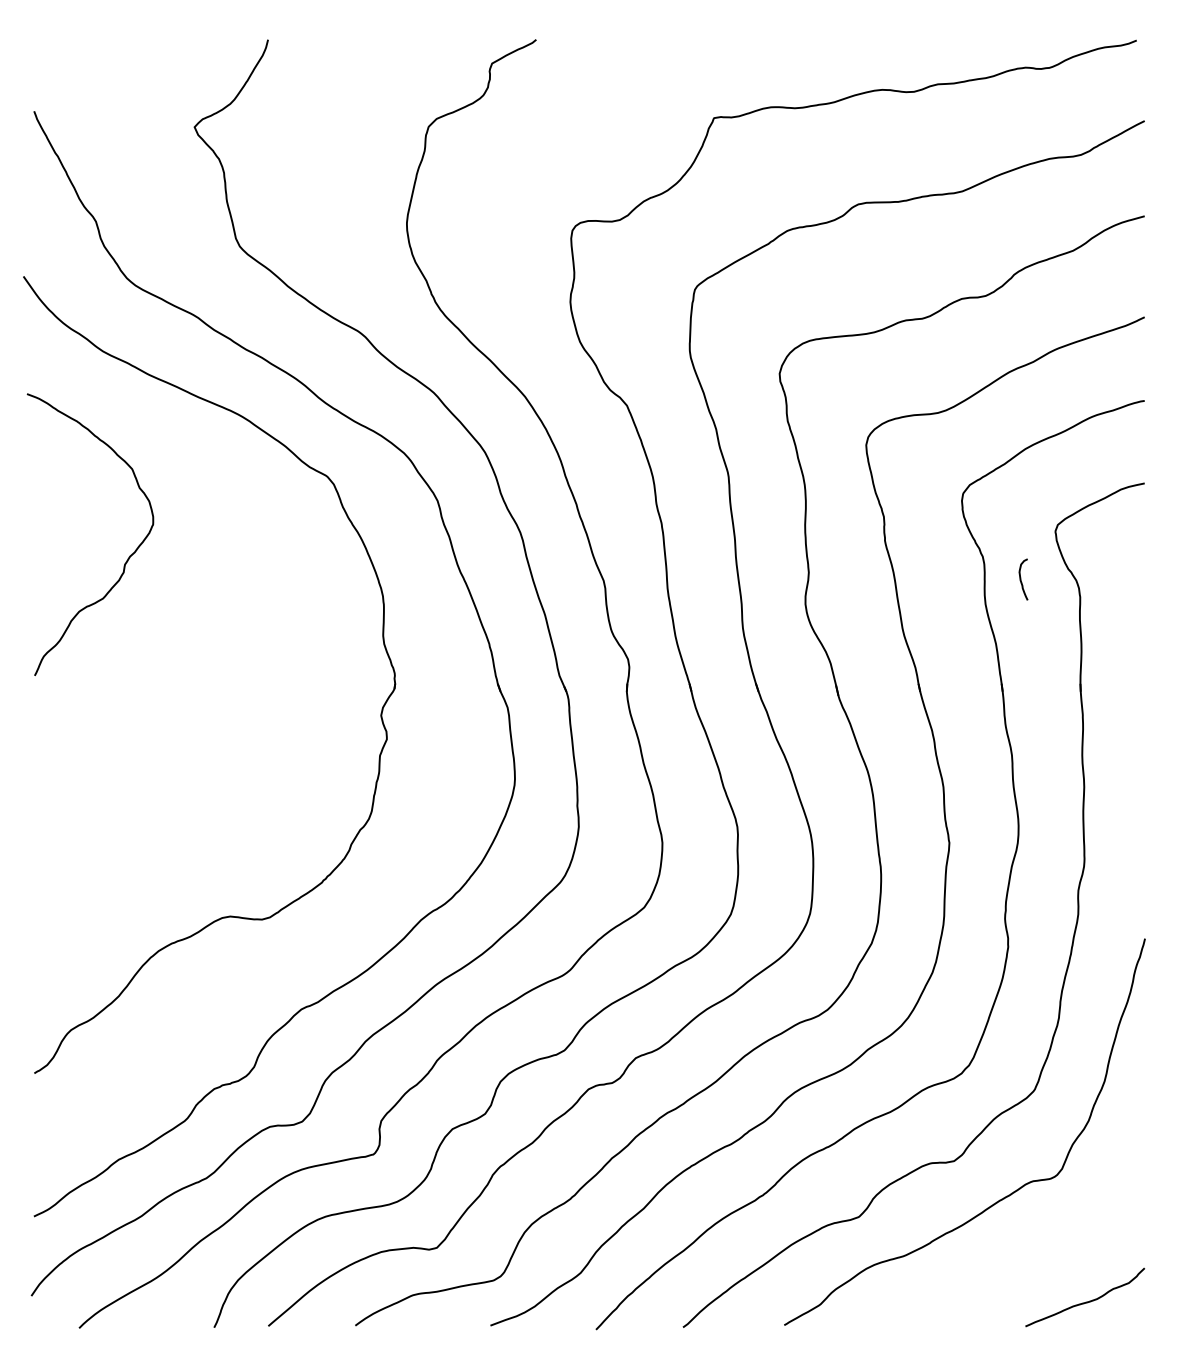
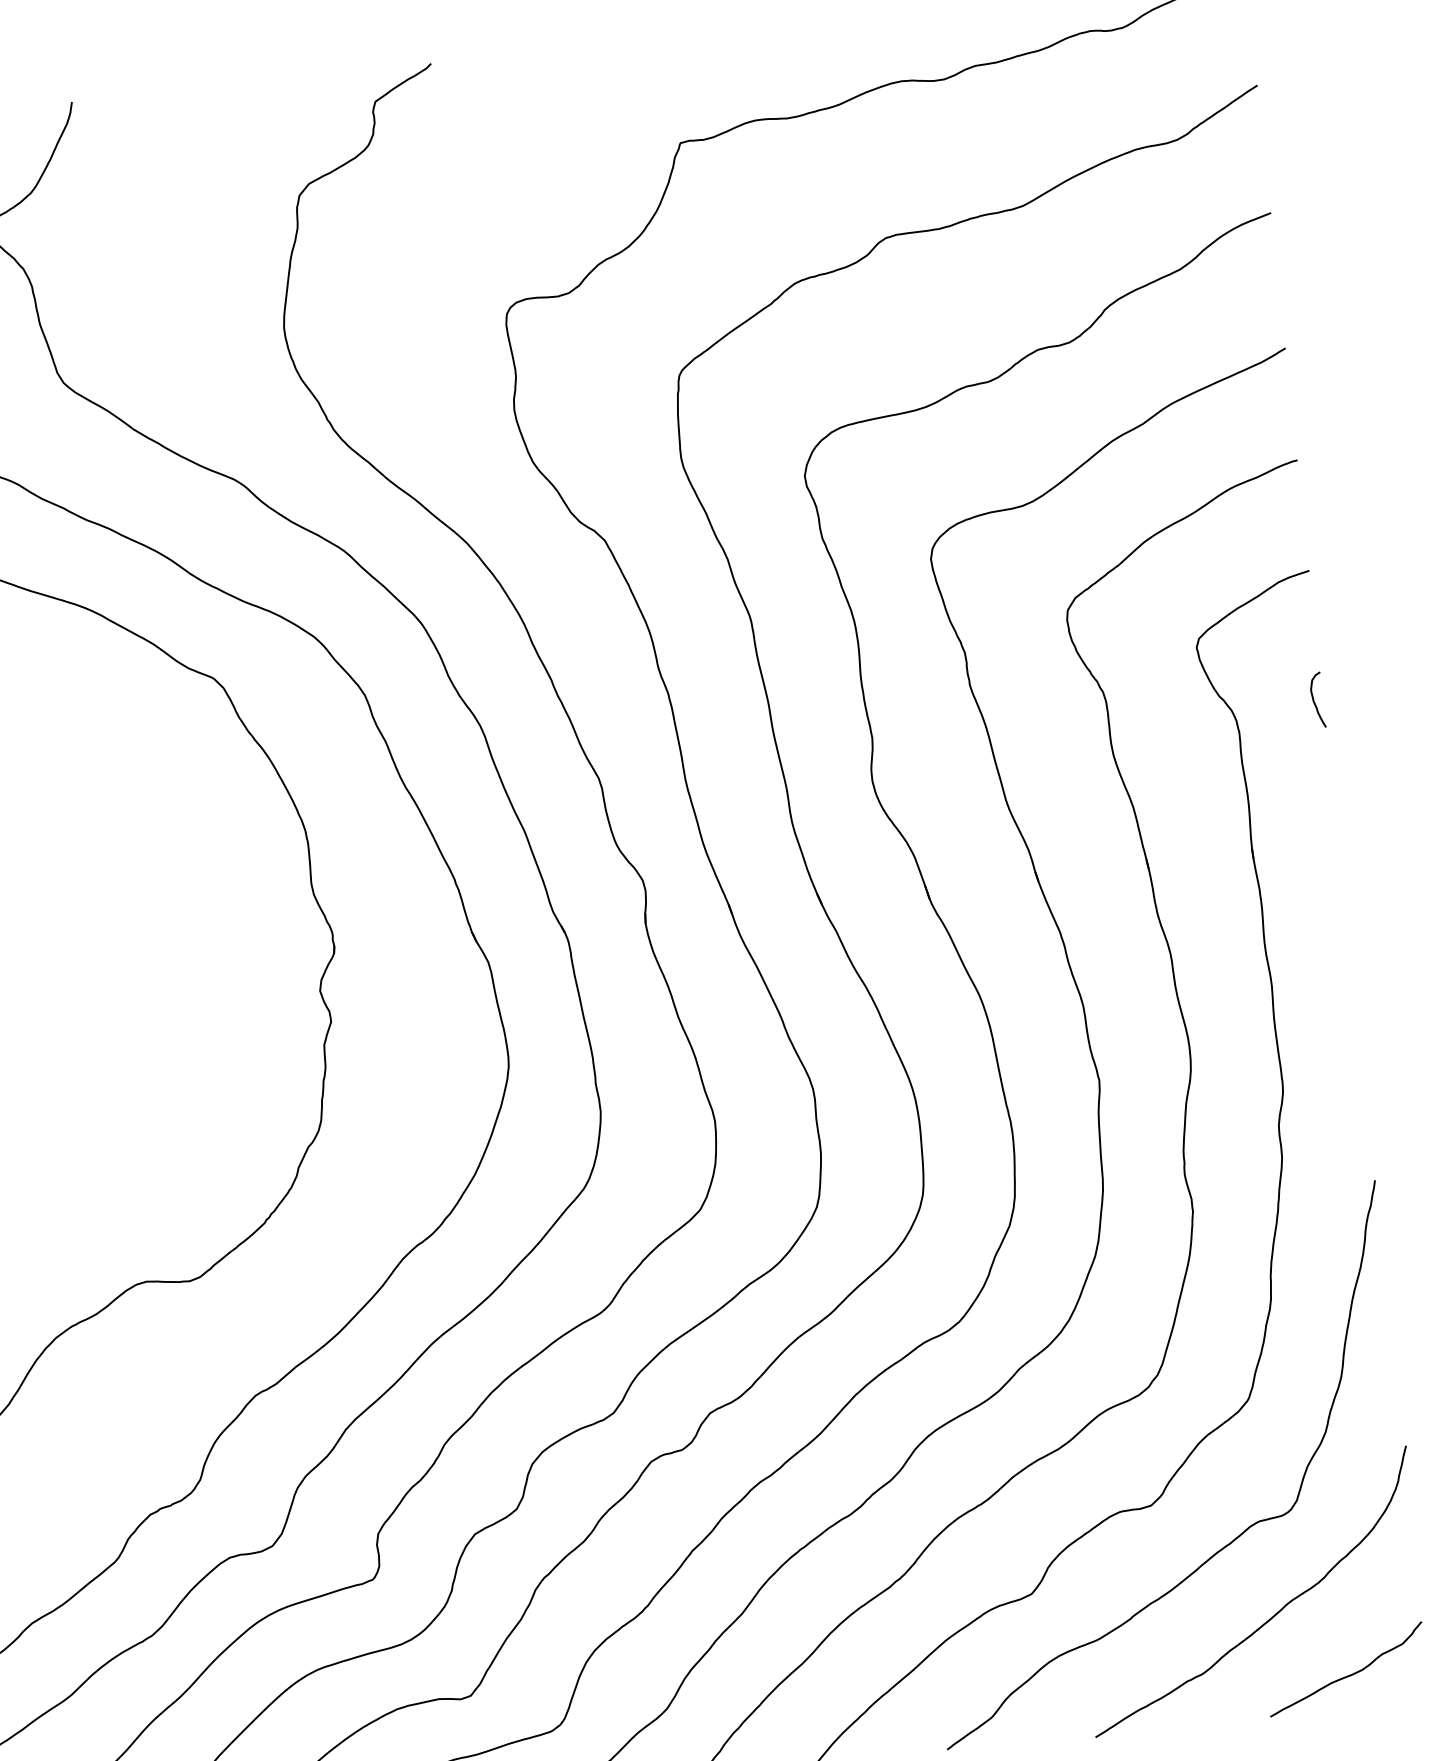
curve: (1021, 579) -> (1314, 700), moved
curve: (1032, 1253) -> (1269, 1618), added

